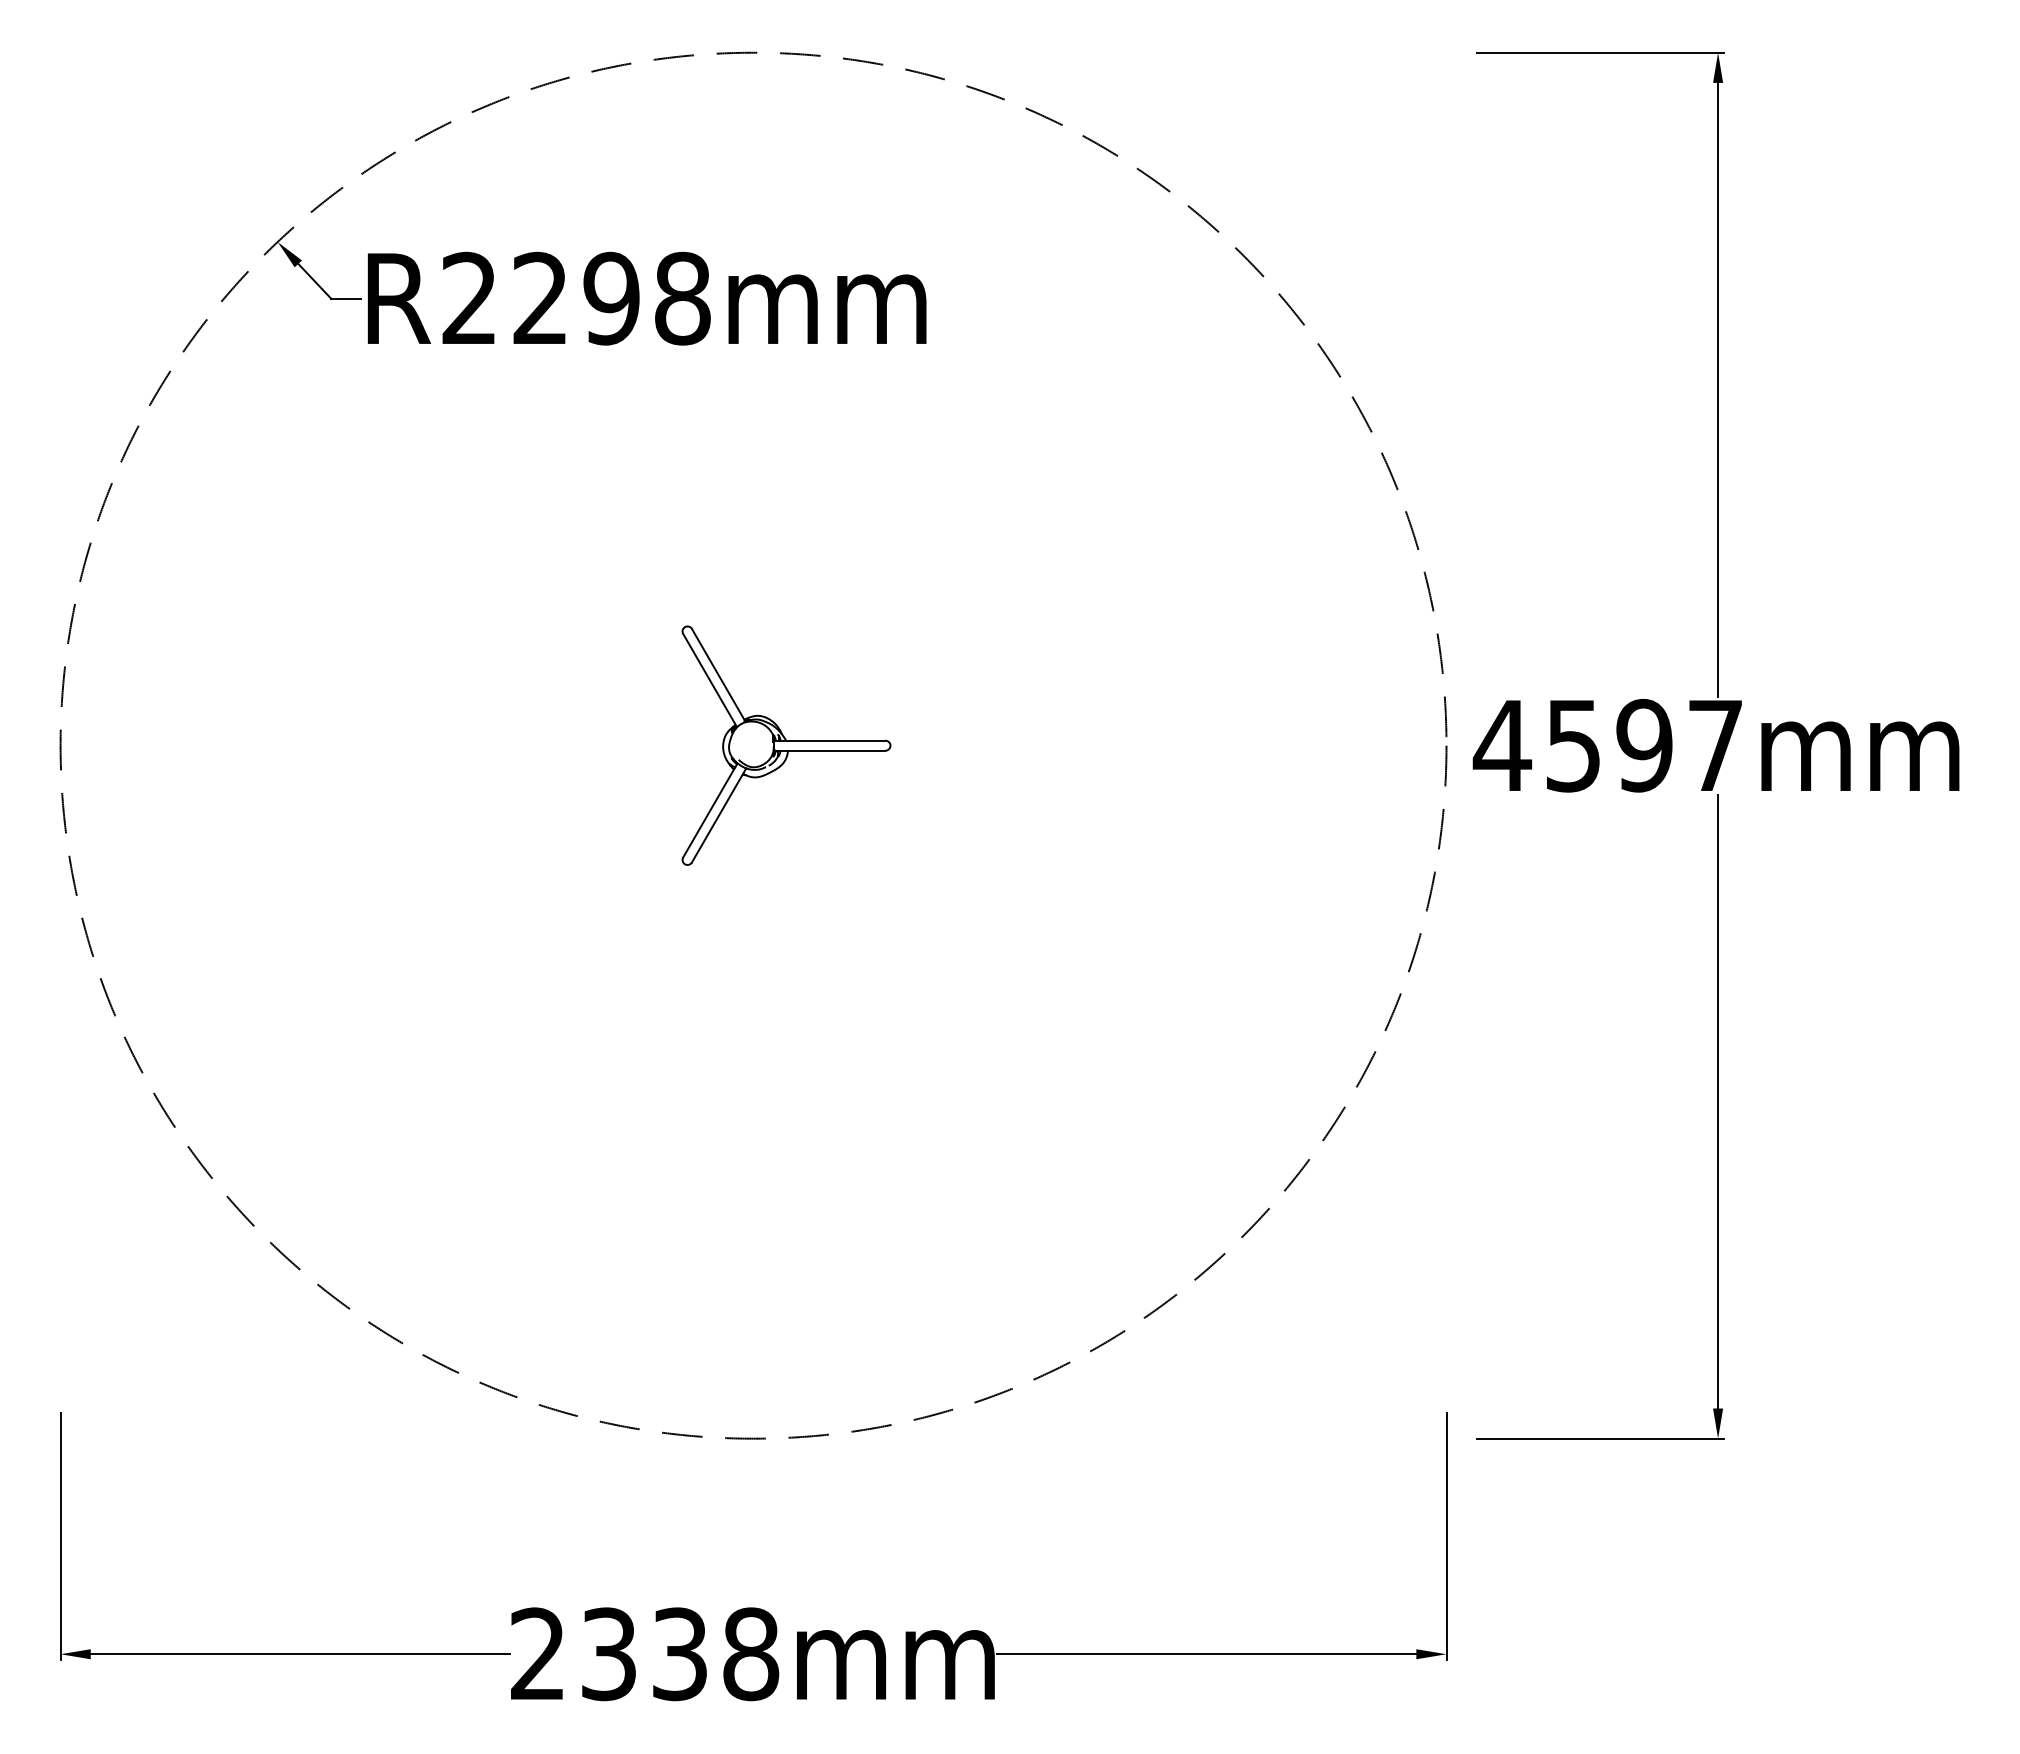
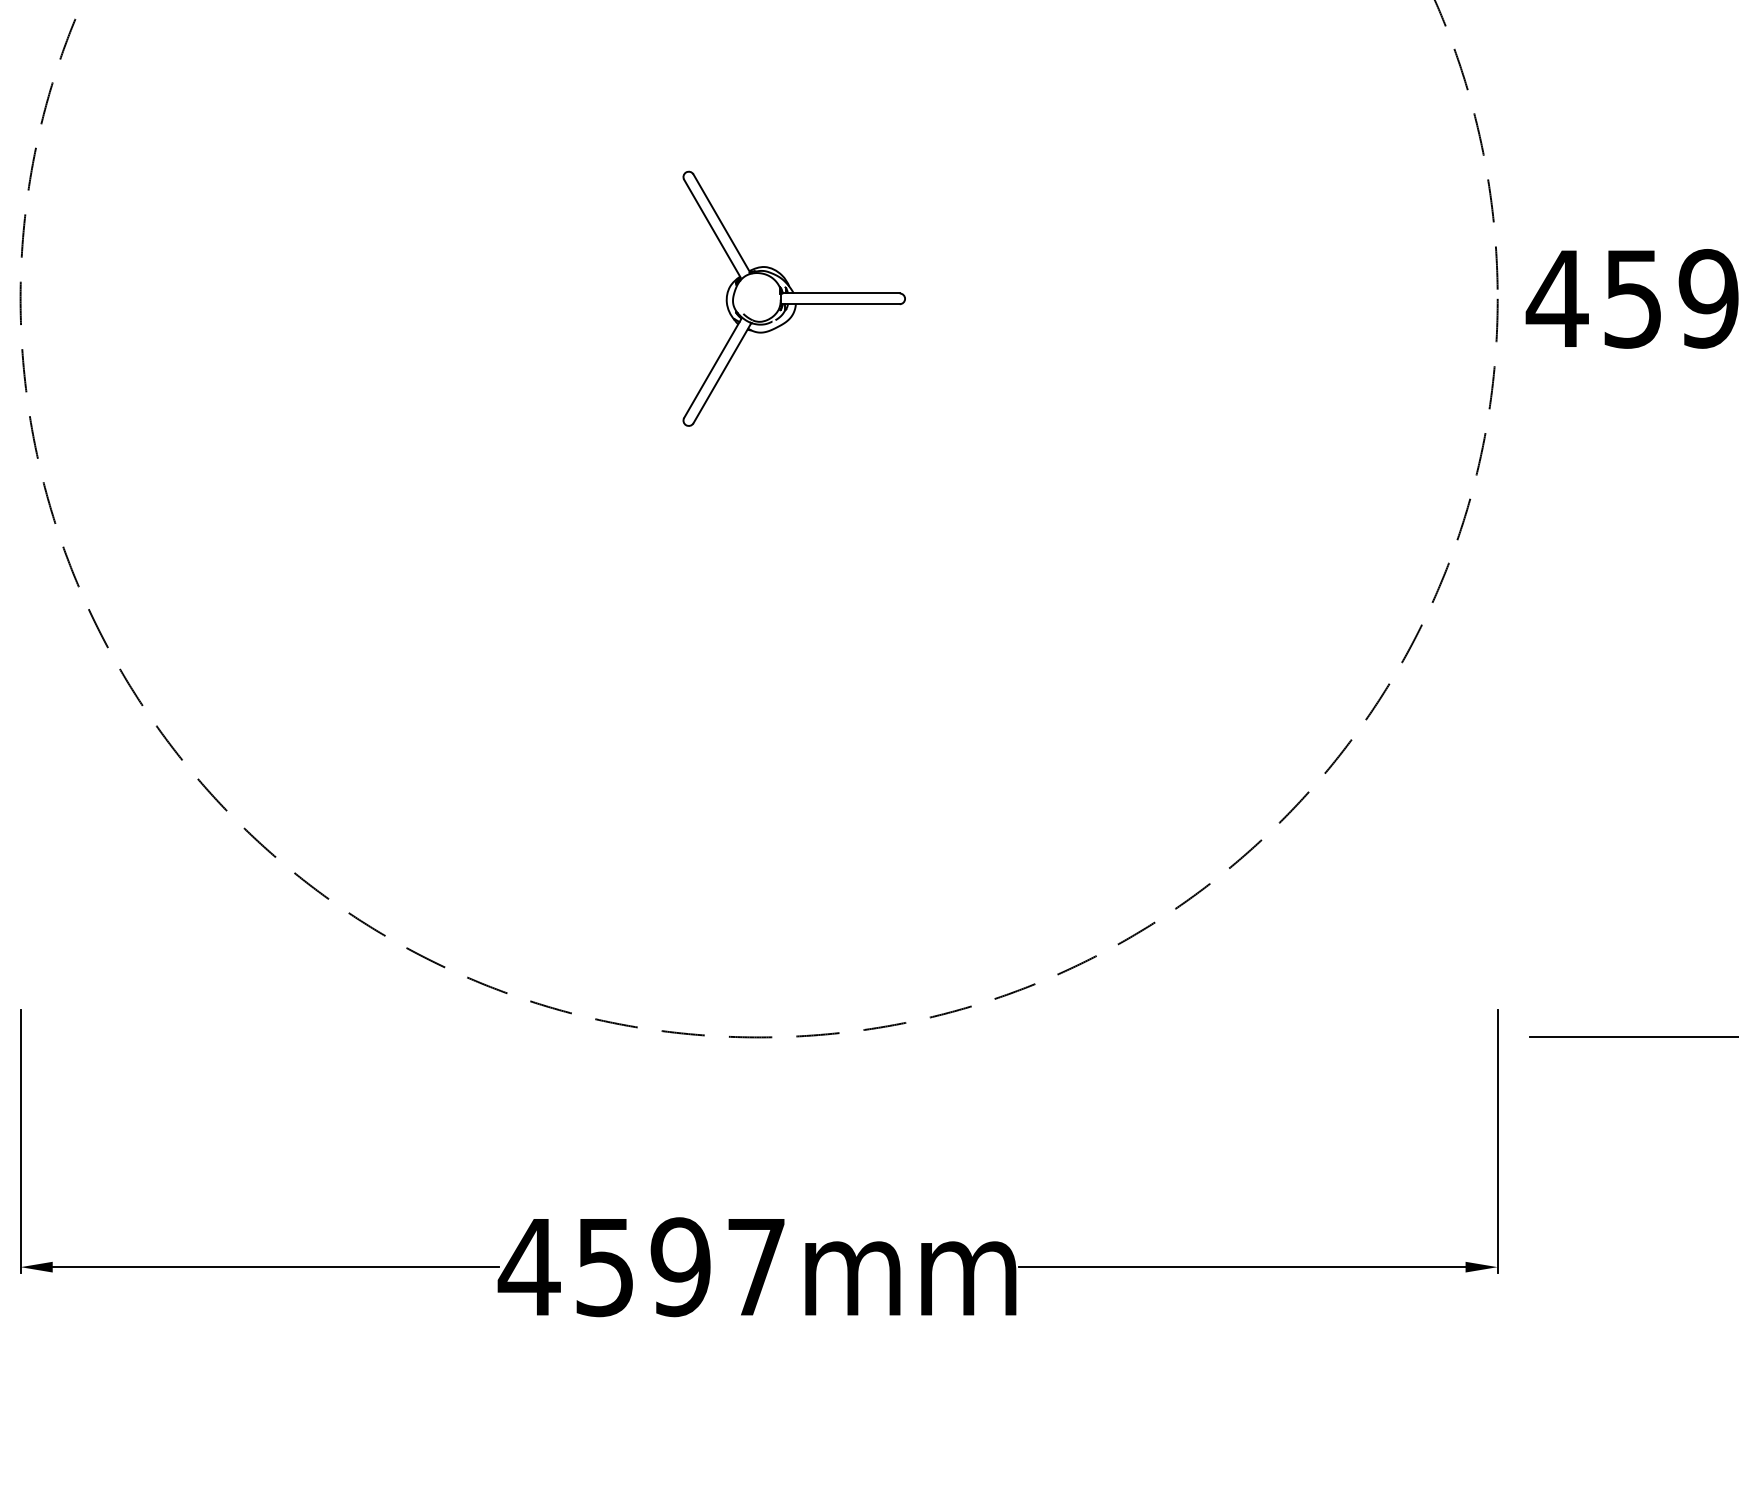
text: (643, 1654) -> (641, 1267), 2338mm -> 4597mm

